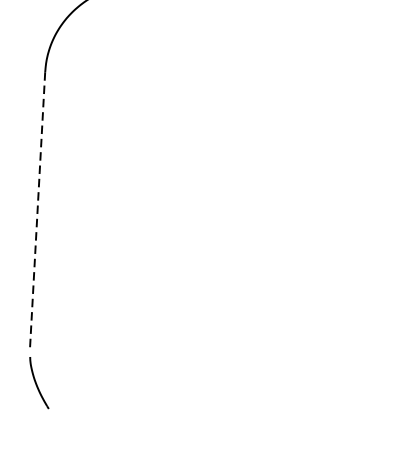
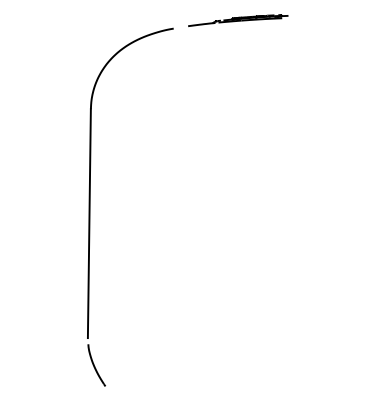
line: (37, 211) -> (89, 224), dashed -> solid

